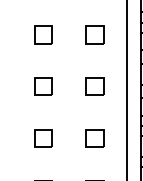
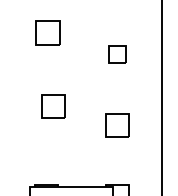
part: (43, 86) -> (48, 32), moved
part: (94, 86) -> (116, 54), size x0.7
part: (43, 138) -> (53, 106), moved

